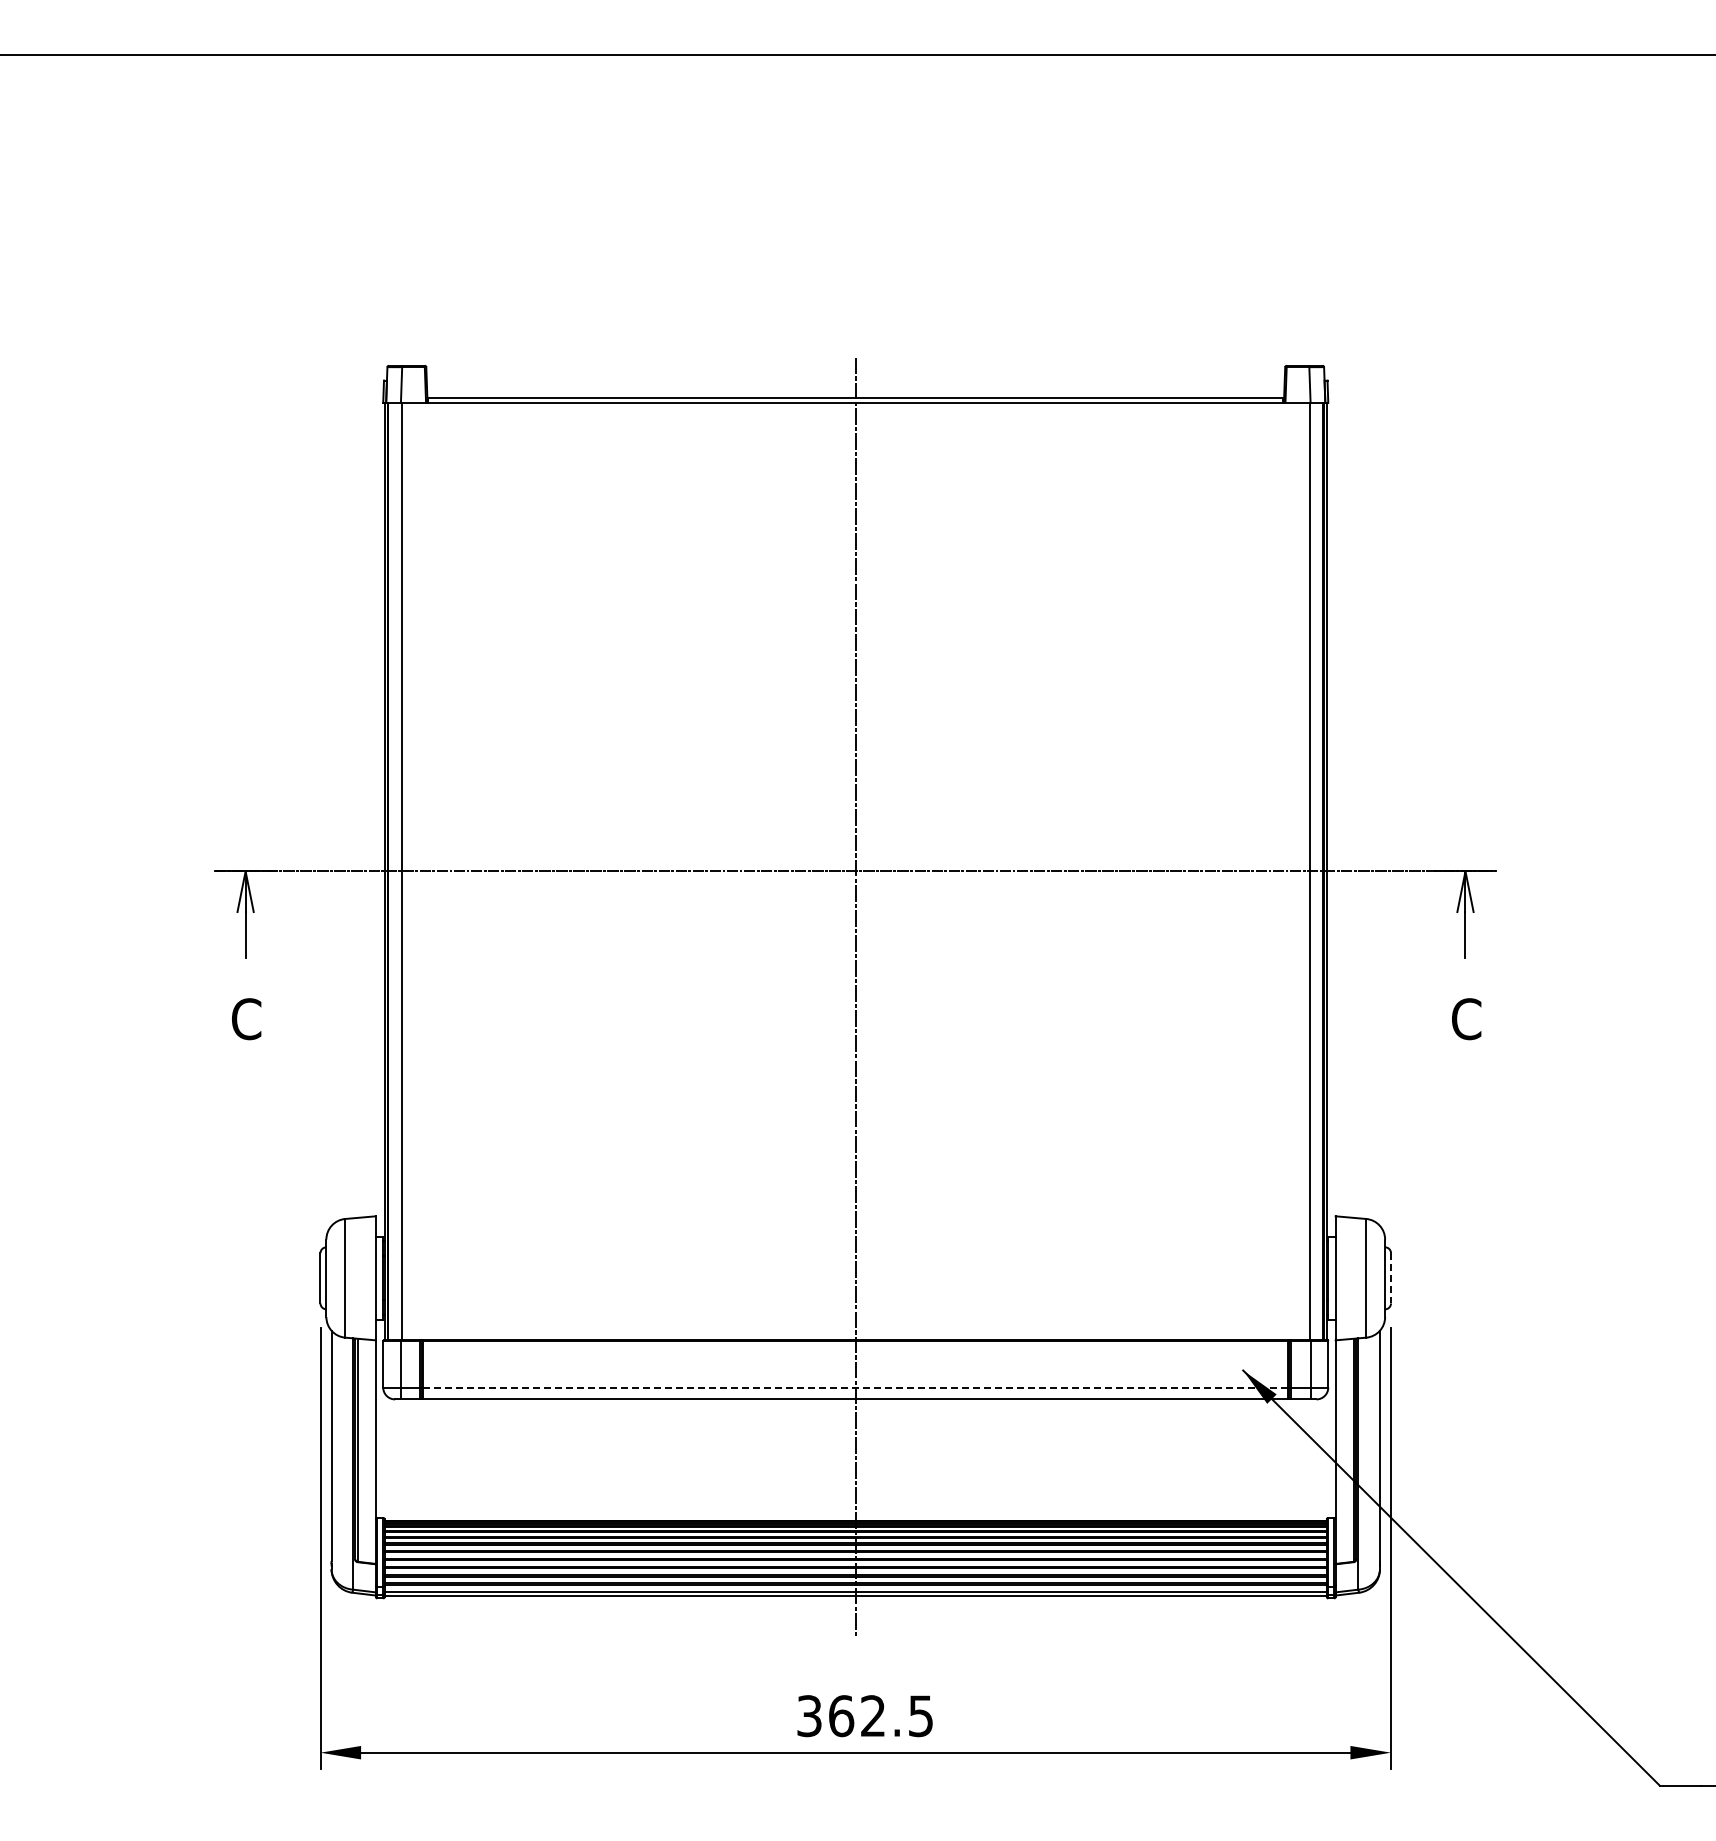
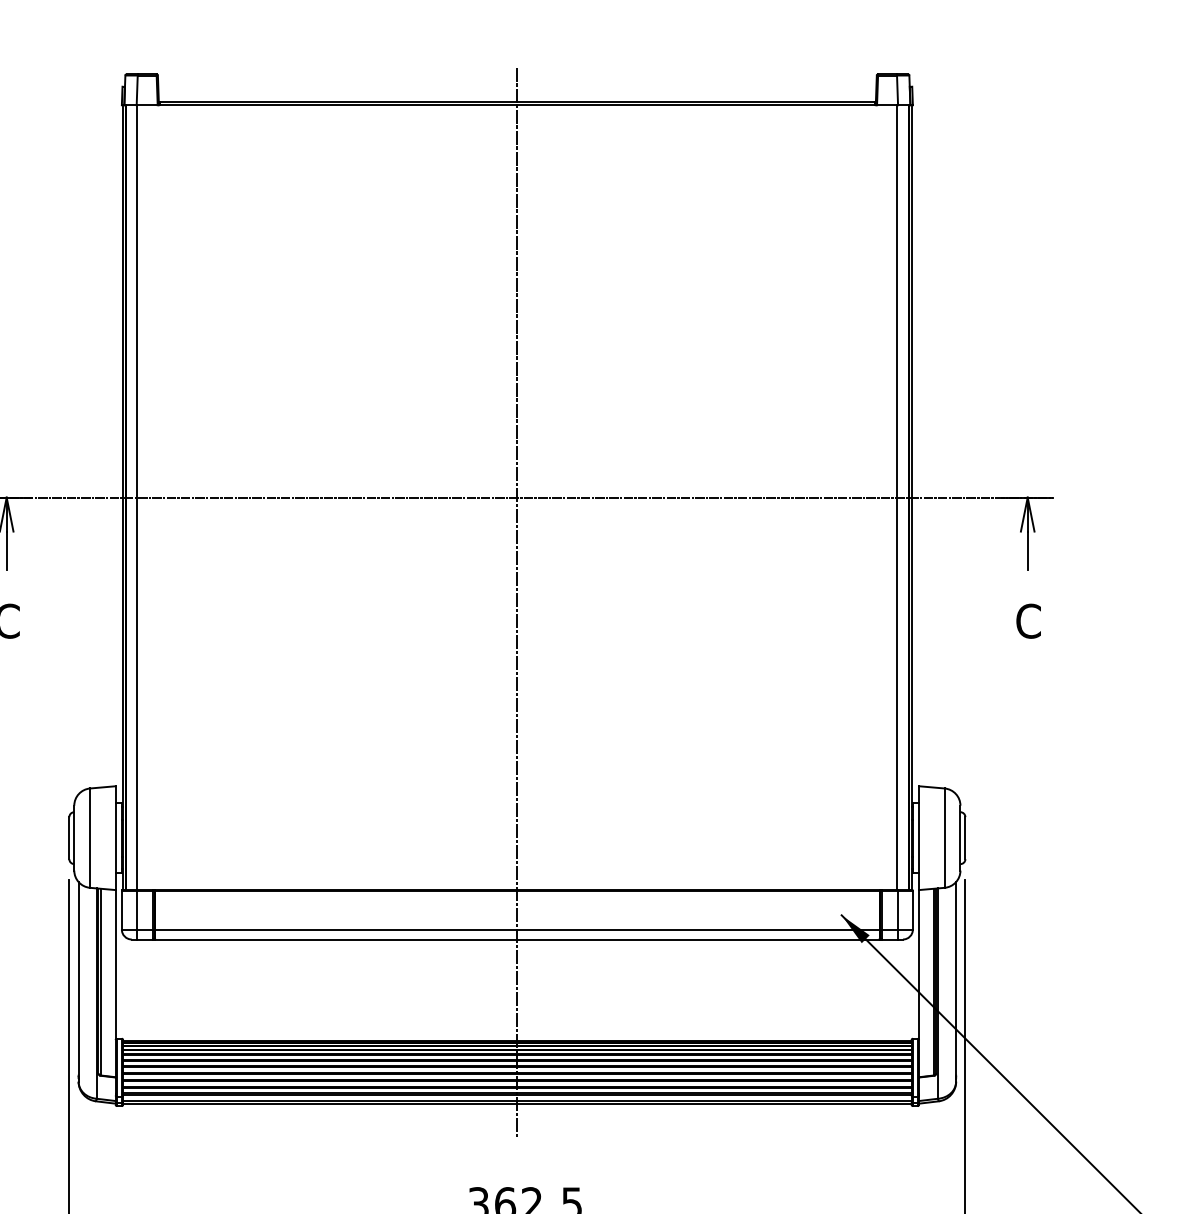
line: (1391, 1278) -> (965, 838), dashed -> solid
line: (855, 1387) -> (517, 929), dashed -> solid

